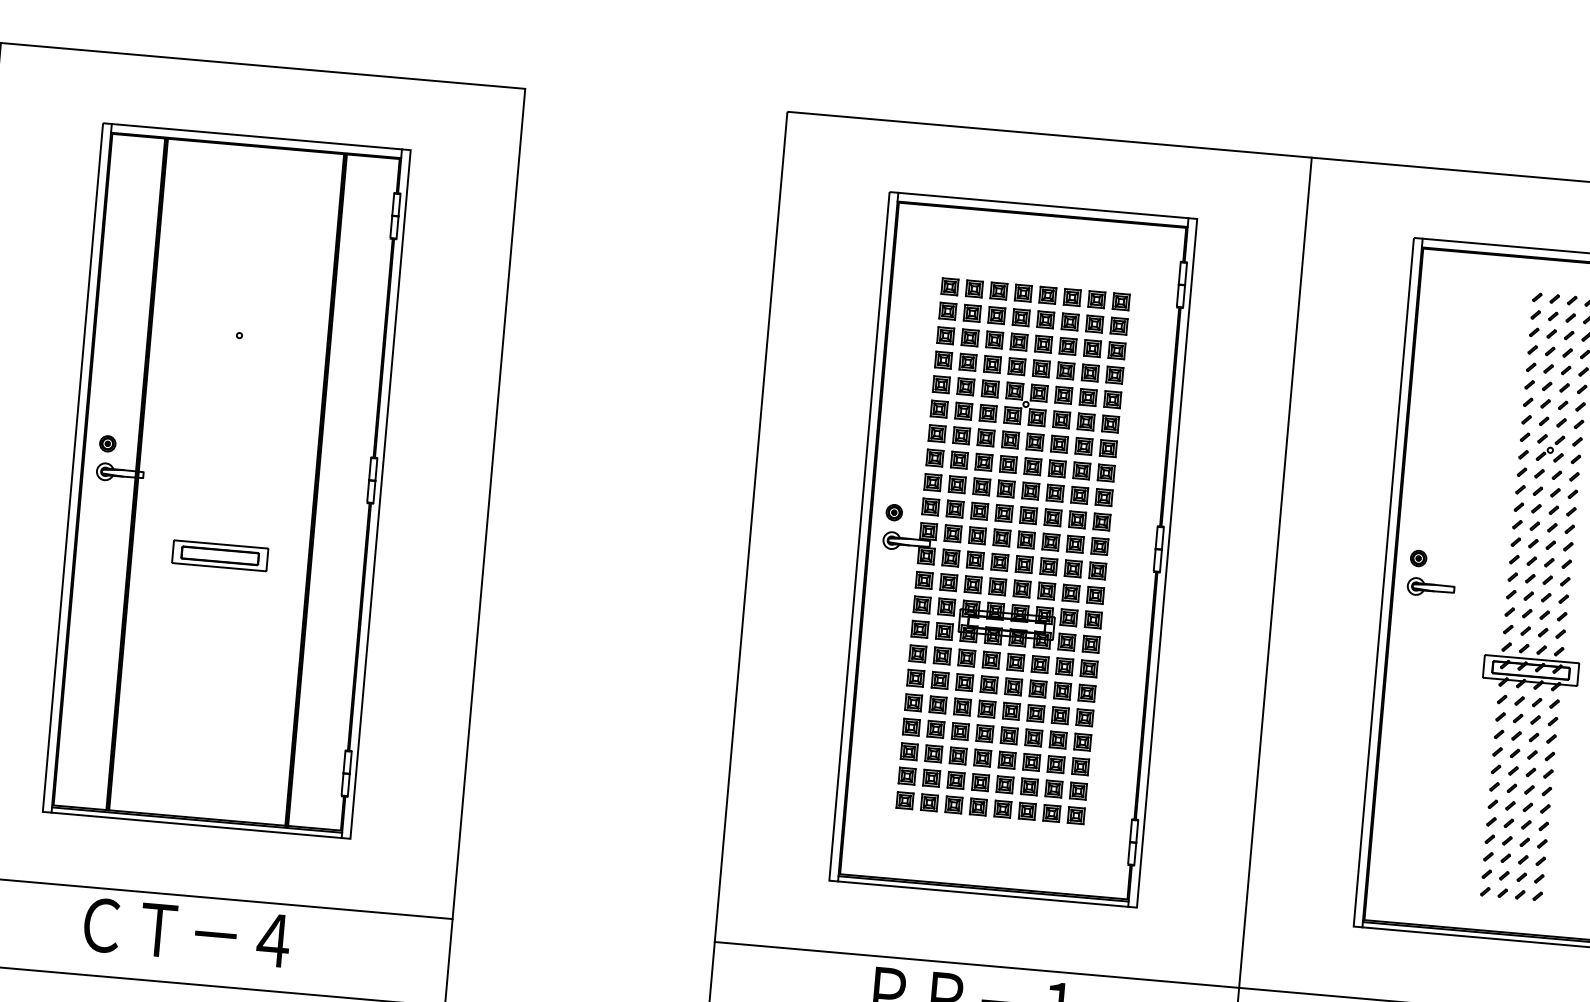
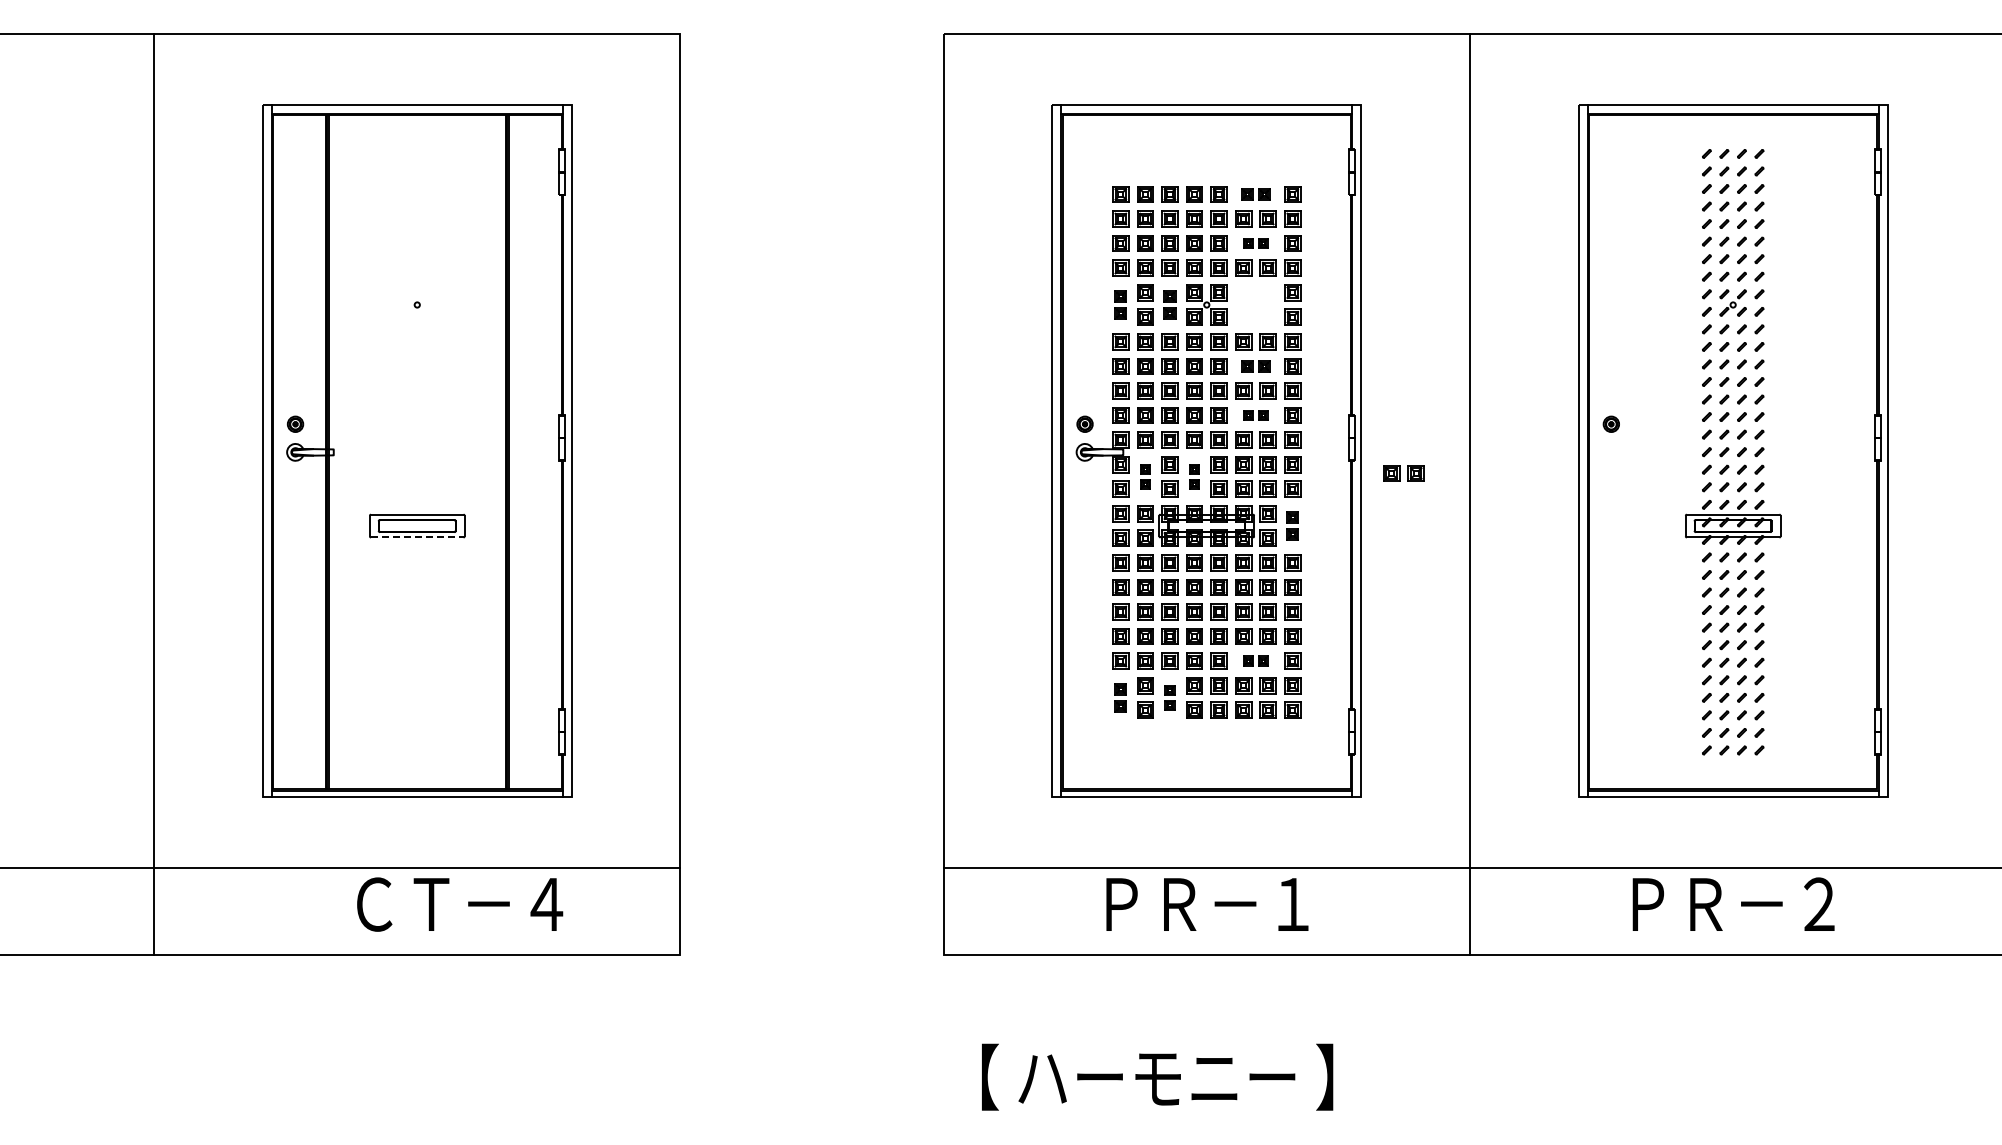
part: (1084, 298) -> (1255, 194), size x0.7
part: (1079, 347) -> (1255, 243), size x0.6
part: (940, 396) -> (1120, 304), size x0.7
part: (988, 400) -> (1169, 304), size x0.7
part: (1074, 408) -> (1255, 304), removed
part: (1069, 469) -> (1255, 366), size x0.7
part: (1064, 518) -> (1255, 415), size x0.6
line: (219, 567) -> (417, 537), solid -> dashed
part: (949, 569) -> (1145, 476), size x0.6
part: (998, 574) -> (1194, 476), size x0.6
part: (1431, 587) -> (1626, 452), removed
part: (1207, 589) -> (1403, 473), added
part: (1092, 631) -> (1292, 525), size x0.7
part: (1043, 762) -> (1255, 660), size x0.6
part: (905, 787) -> (1120, 697), size x0.7
part: (954, 792) -> (1169, 697), size x0.6
text: (187, 932) -> (460, 904), moved

